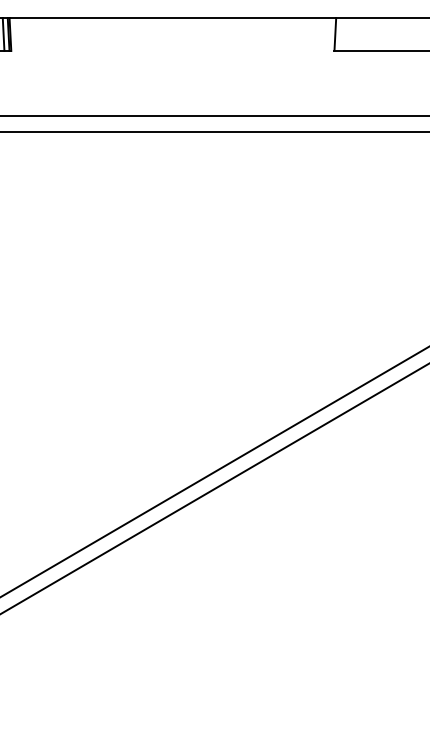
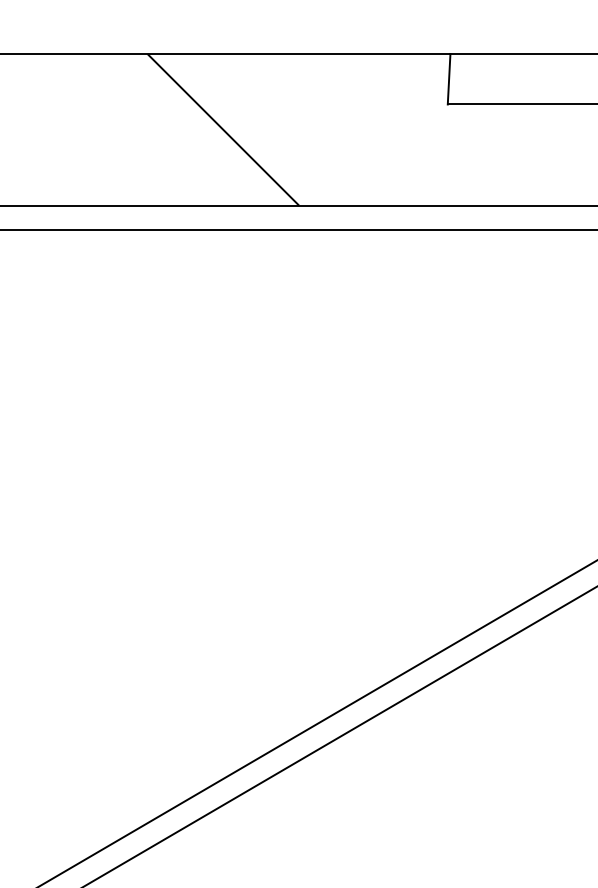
hatch: (189, 67) -> (223, 130), added

